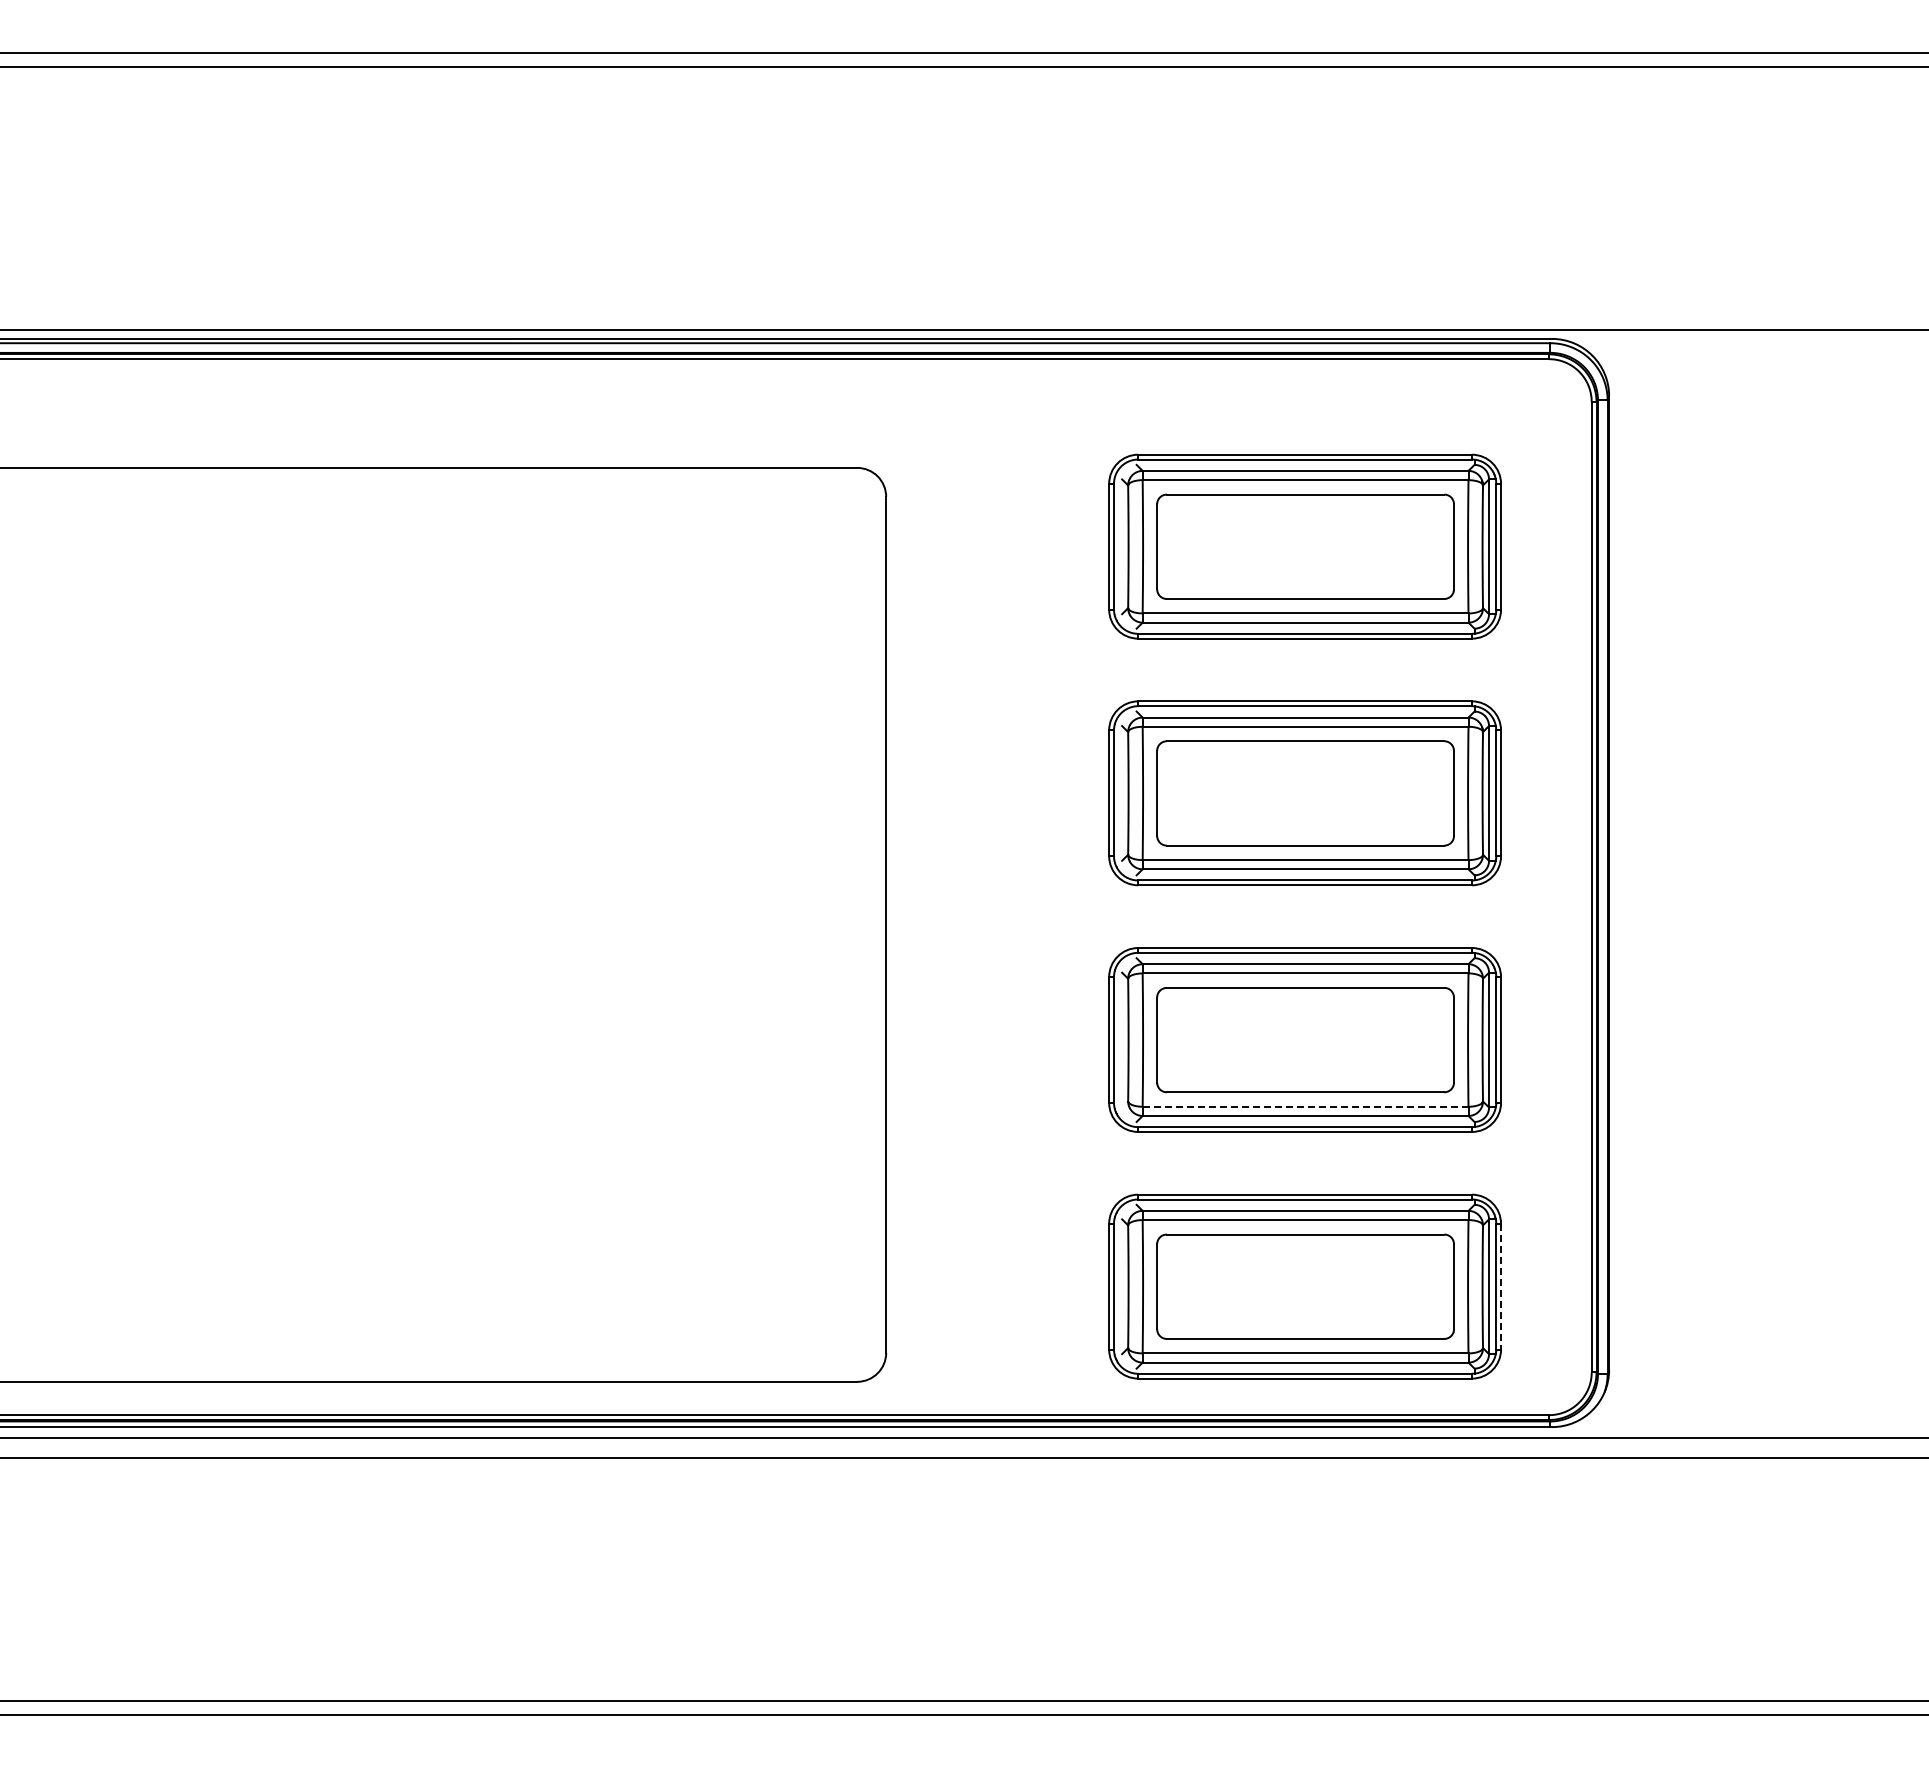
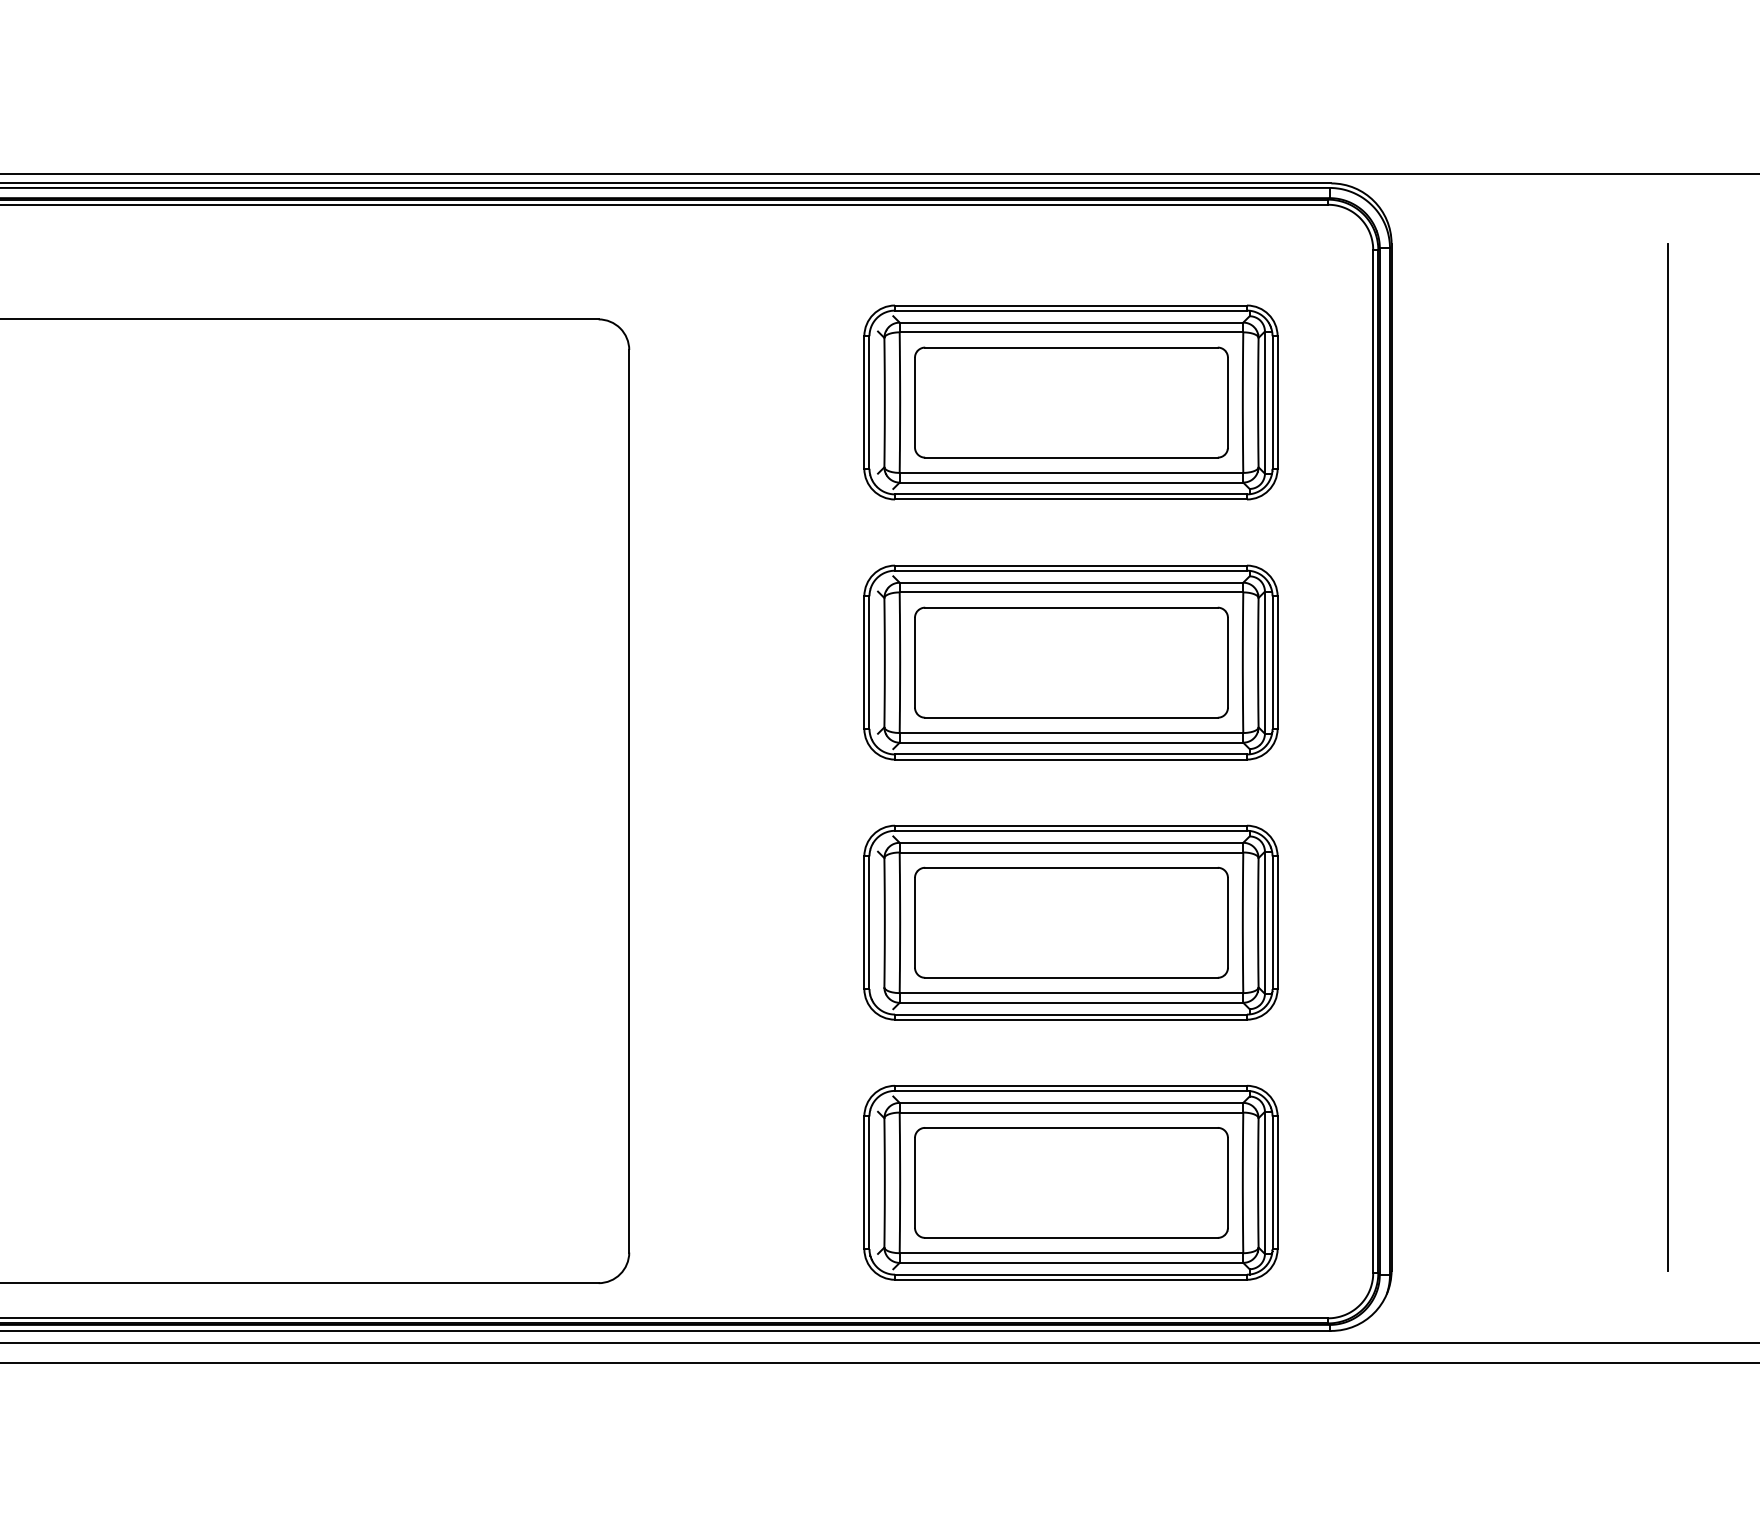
line: (1871, 883) -> (1668, 757), added
line: (1305, 1106) -> (1071, 992), dashed -> solid
line: (1501, 1286) -> (1278, 1182), dashed -> solid

